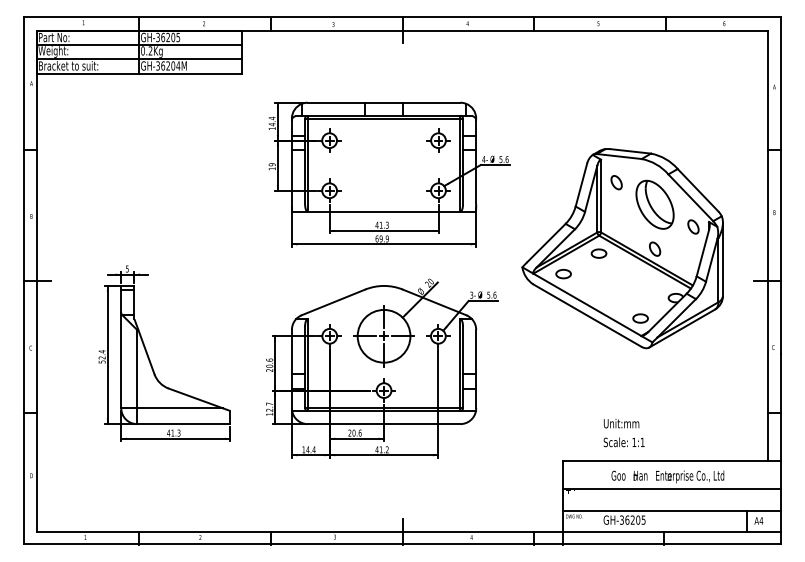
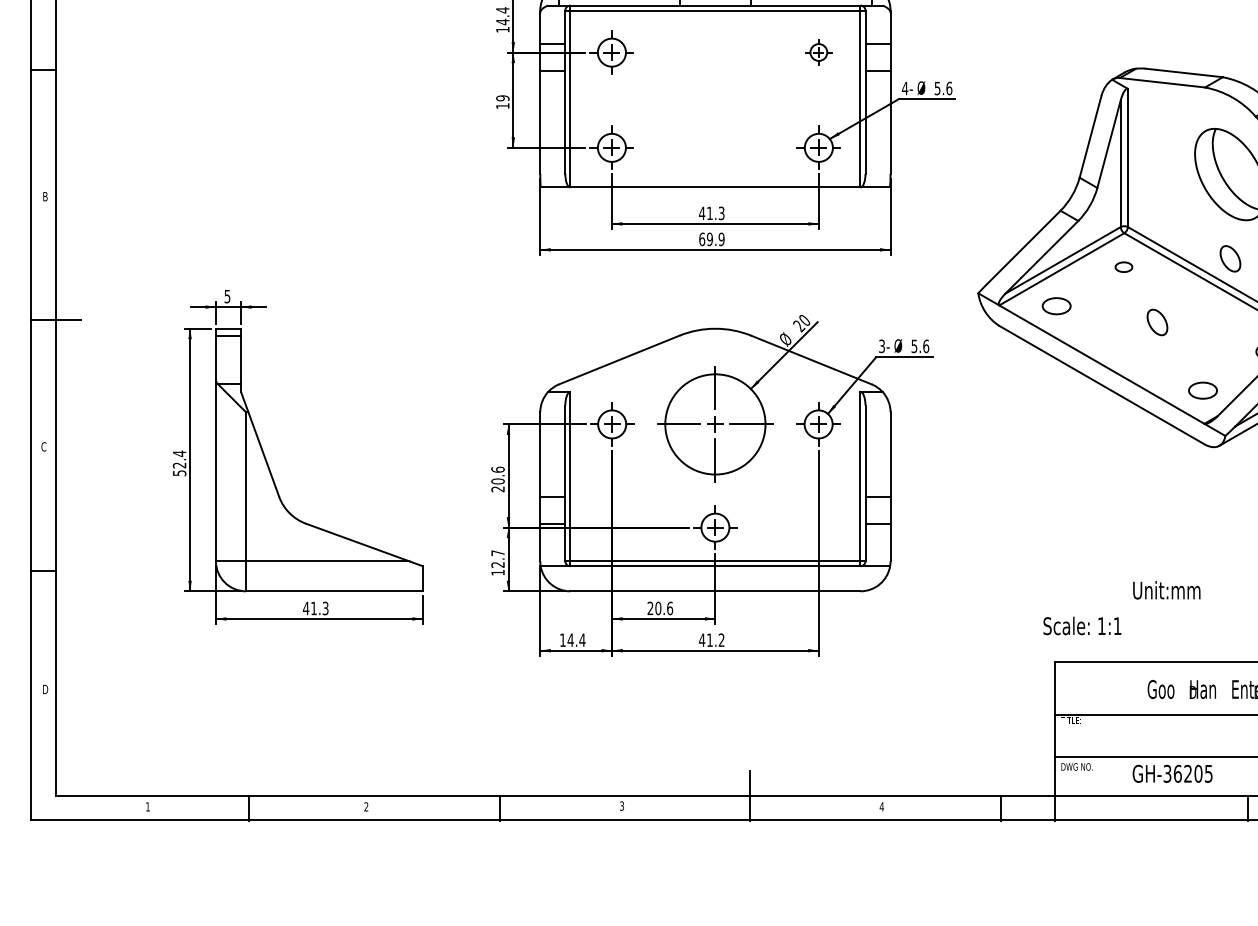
part: (438, 140) -> (818, 52), size x0.6
part: (616, 182) -> (1157, 322), moved
part: (598, 253) -> (1122, 267), size x0.6
text: (623, 442) -> (1081, 626), moved

